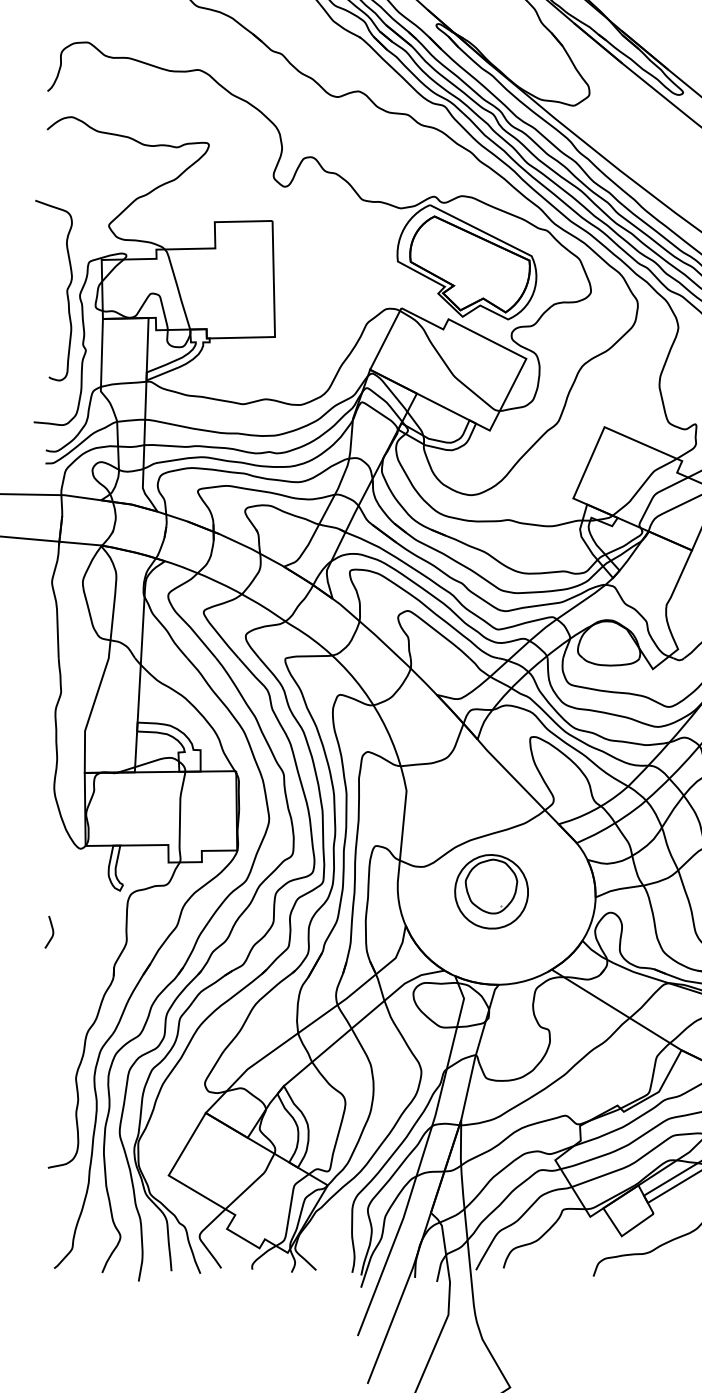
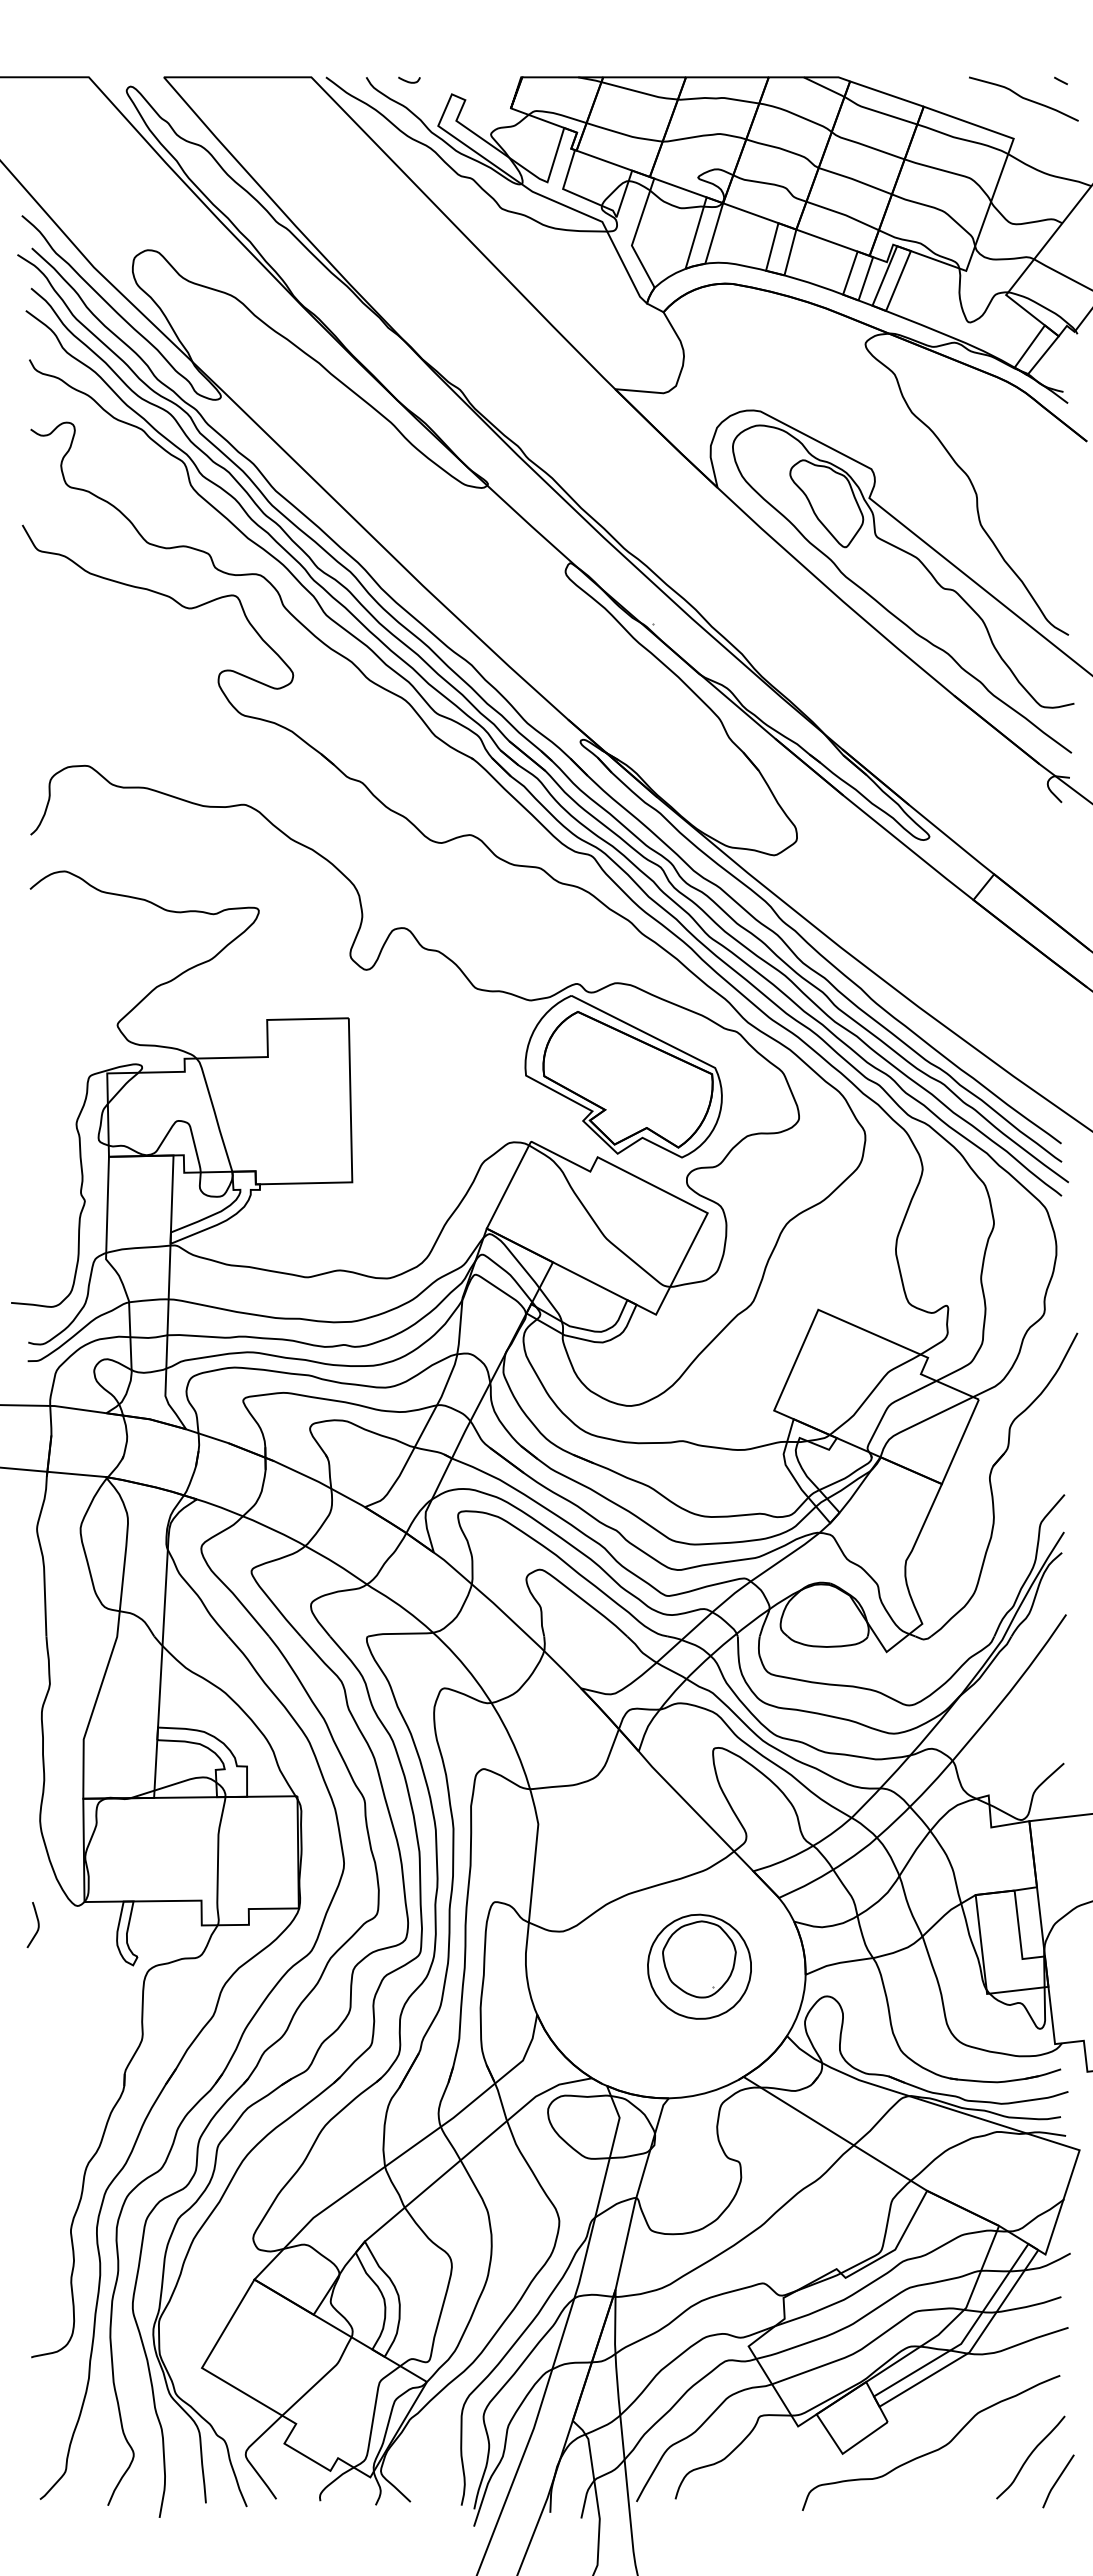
curve: (66, 290) -> (57, 1116), removed
part: (491, 891) -> (699, 1966), moved
curve: (52, 931) -> (37, 1924), moved

